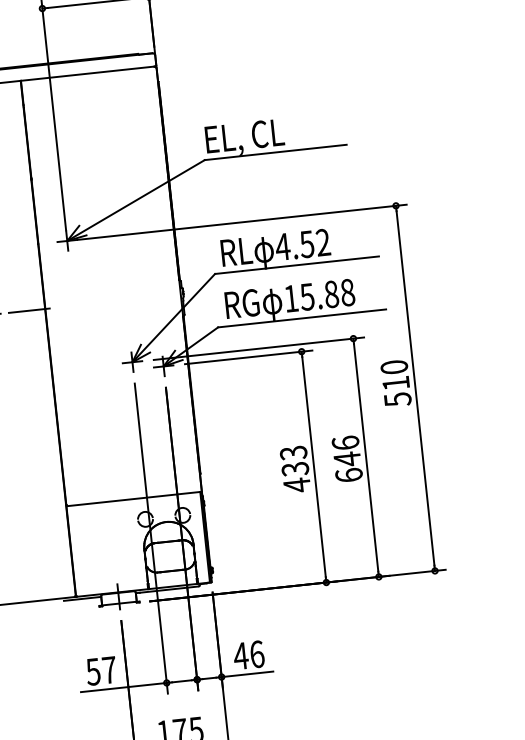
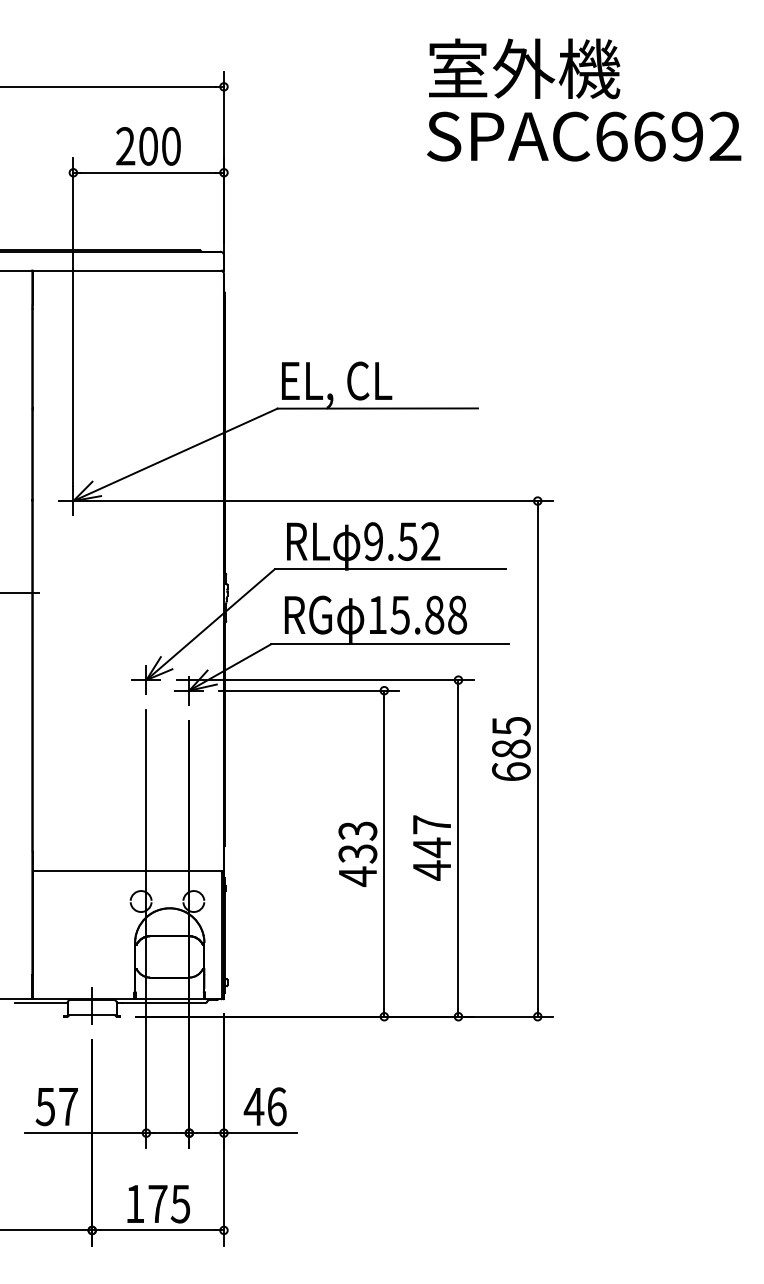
text: (282, 246) -> (373, 541), 4.52 -> 9.52
text: (396, 383) -> (511, 748), 510 -> 685
text: (346, 459) -> (431, 847), 646 -> 447

